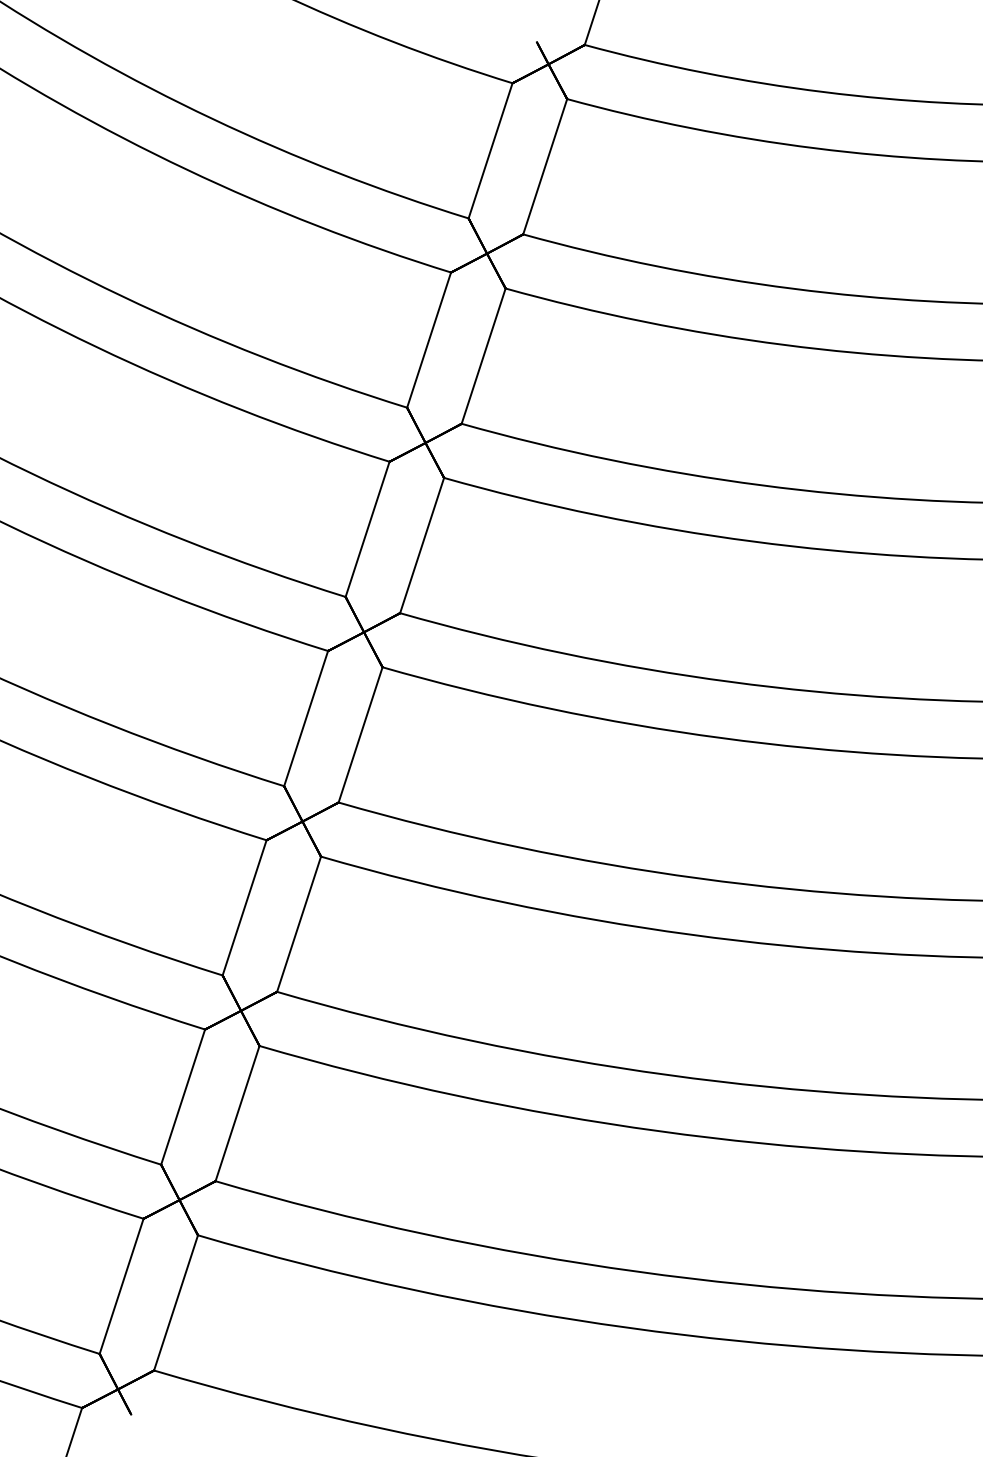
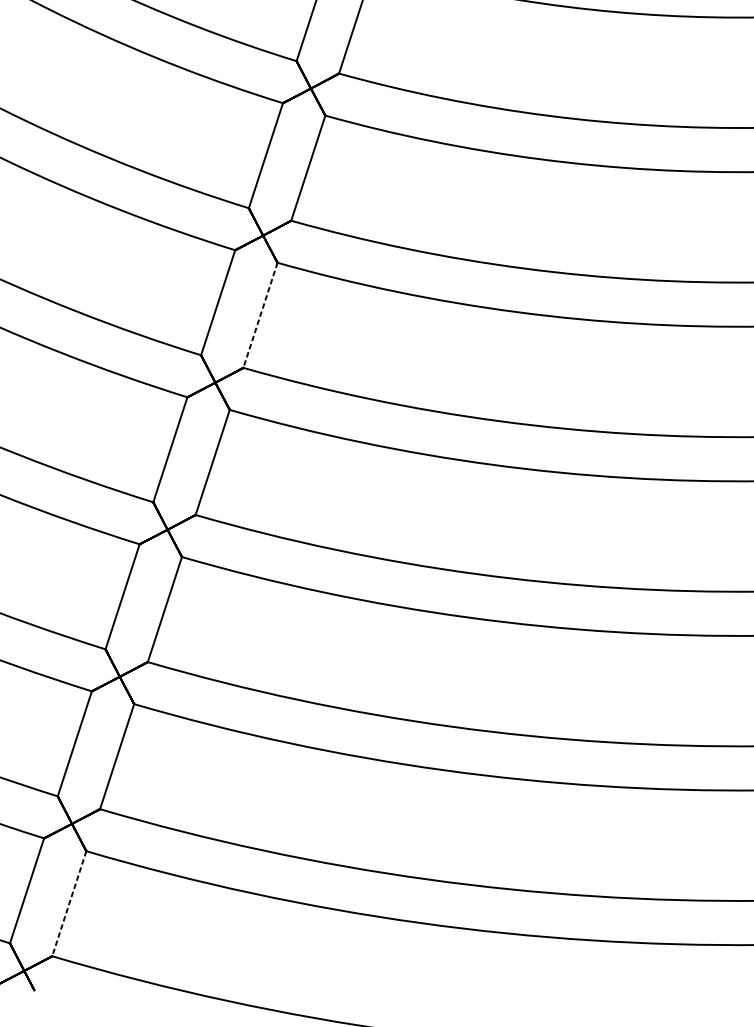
line: (421, 546) -> (260, 316), solid -> dashed
line: (175, 1303) -> (68, 904), solid -> dashed

